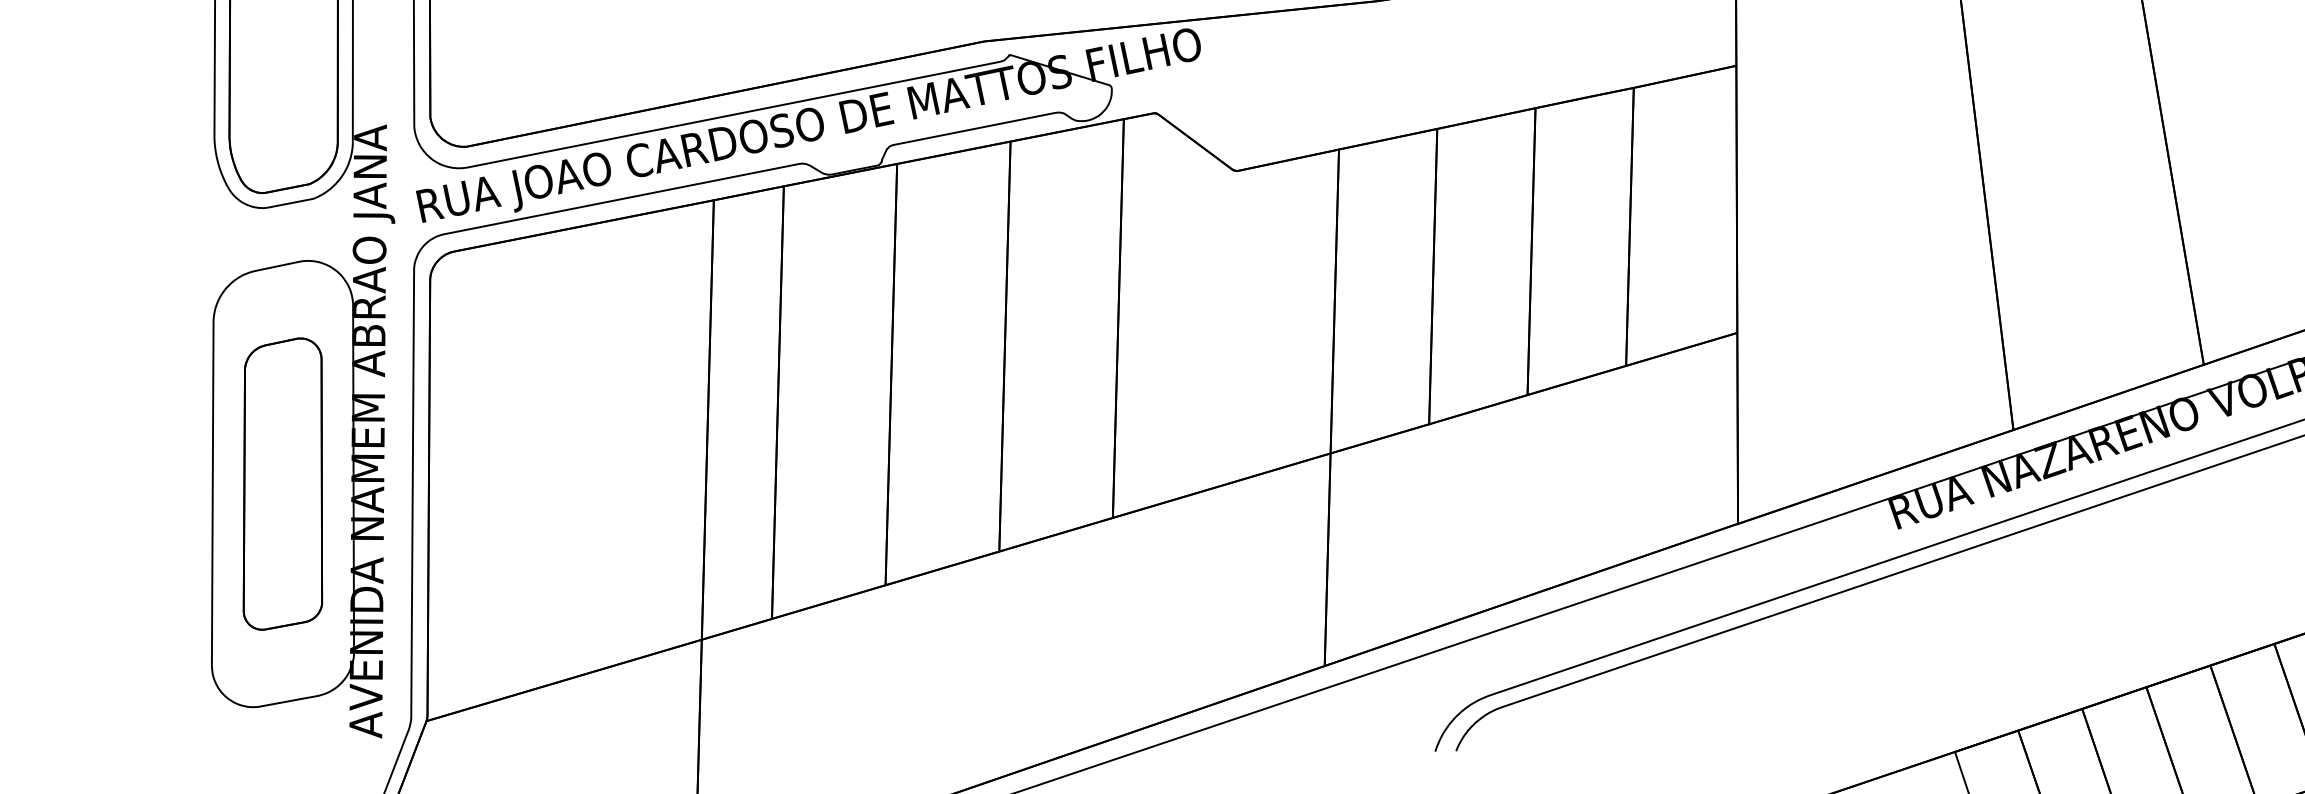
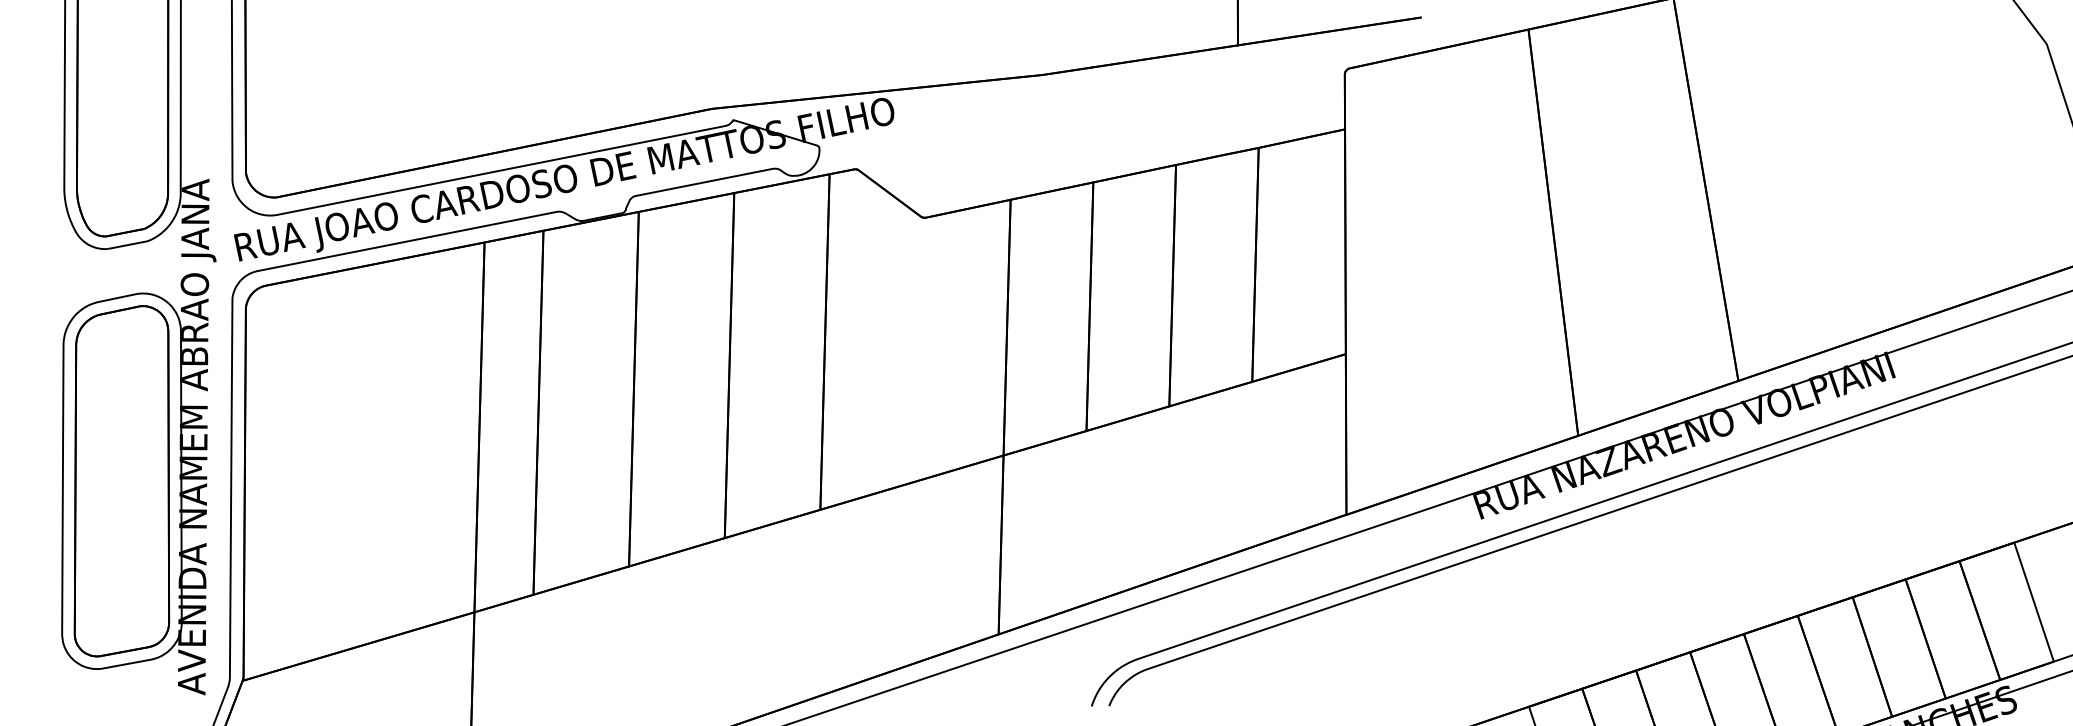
part: (282, 484) -> (121, 481), size x1.43

